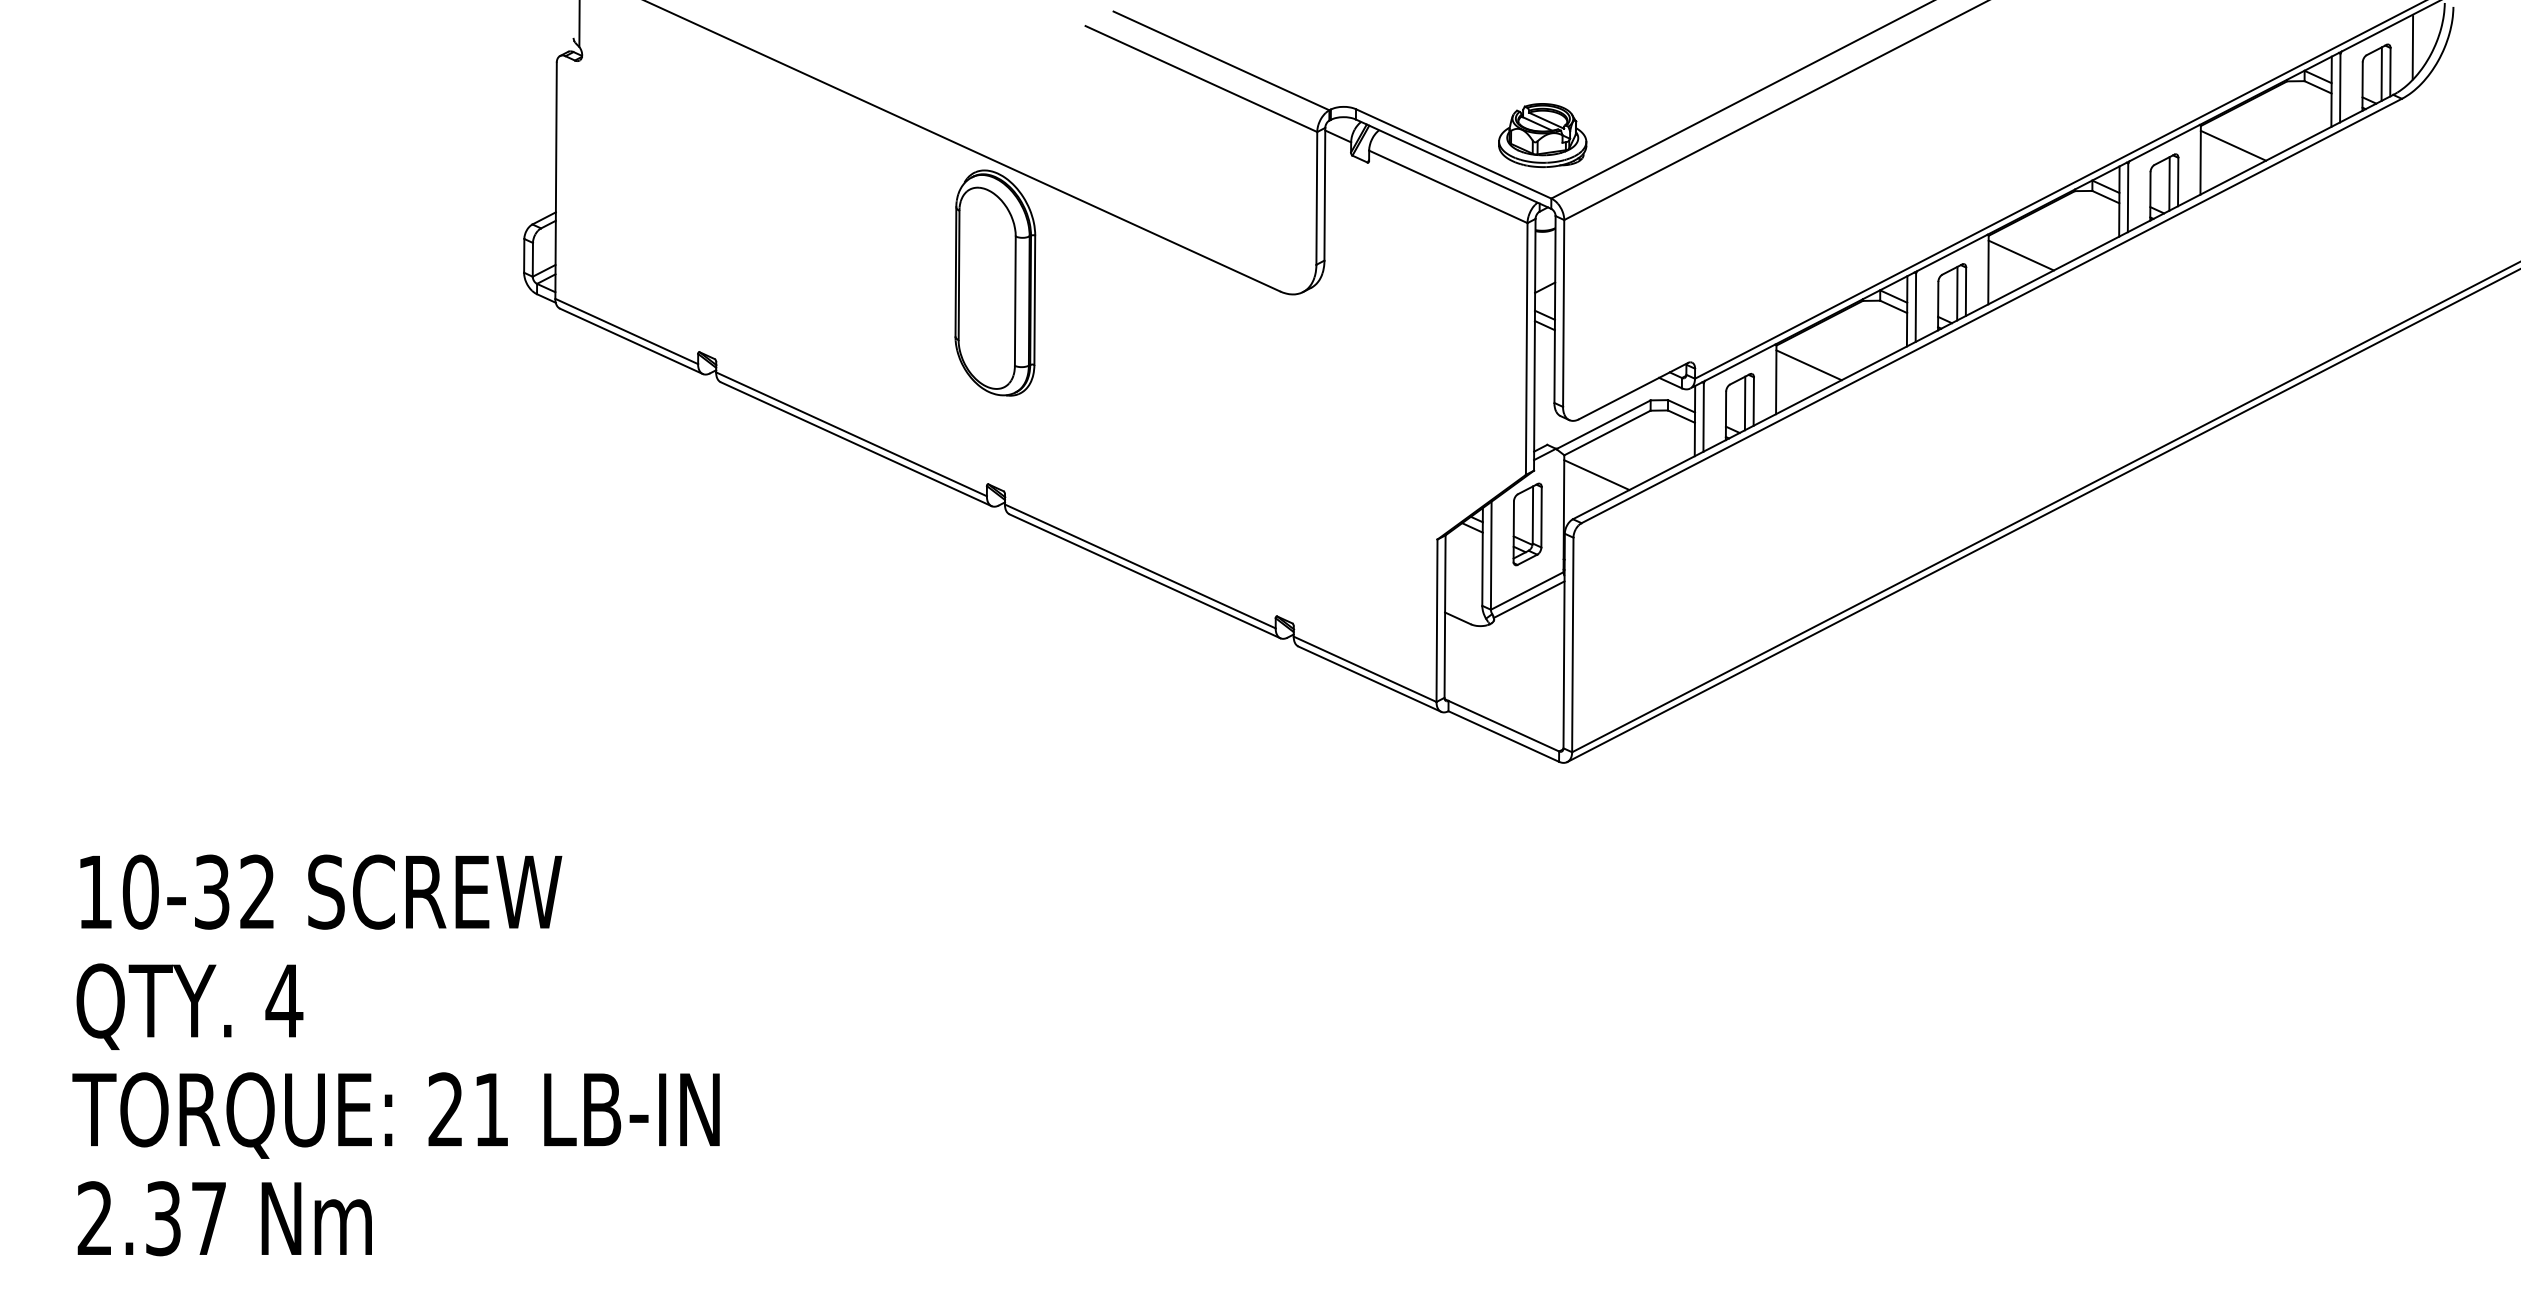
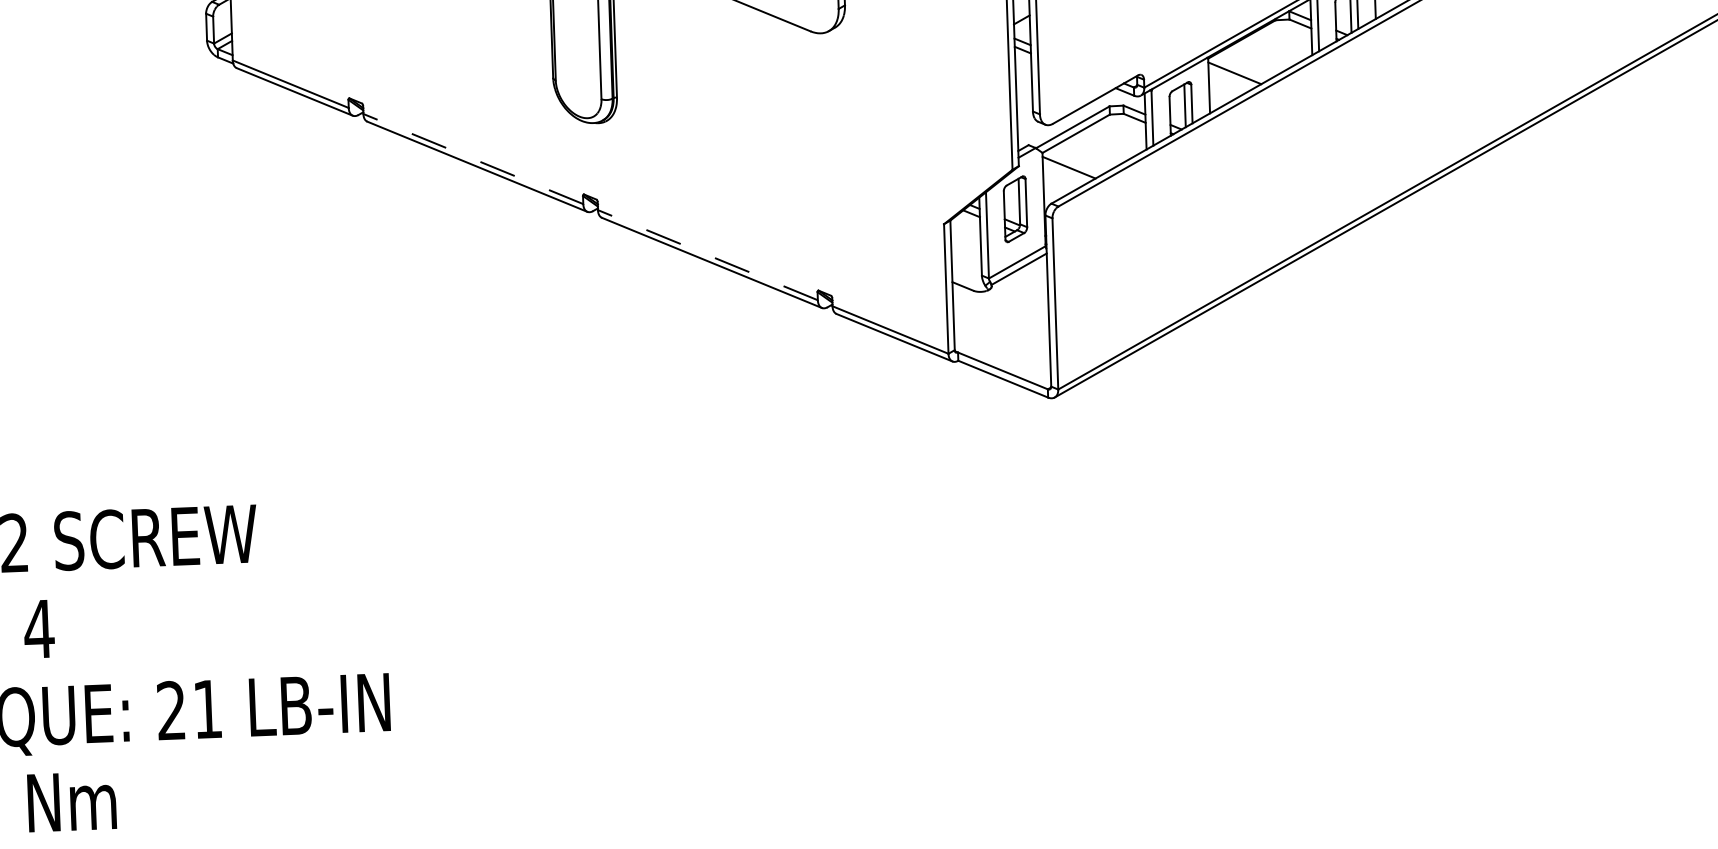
line: (851, 434) -> (473, 159), solid -> dashed
line: (1140, 566) -> (708, 255), solid -> dashed

